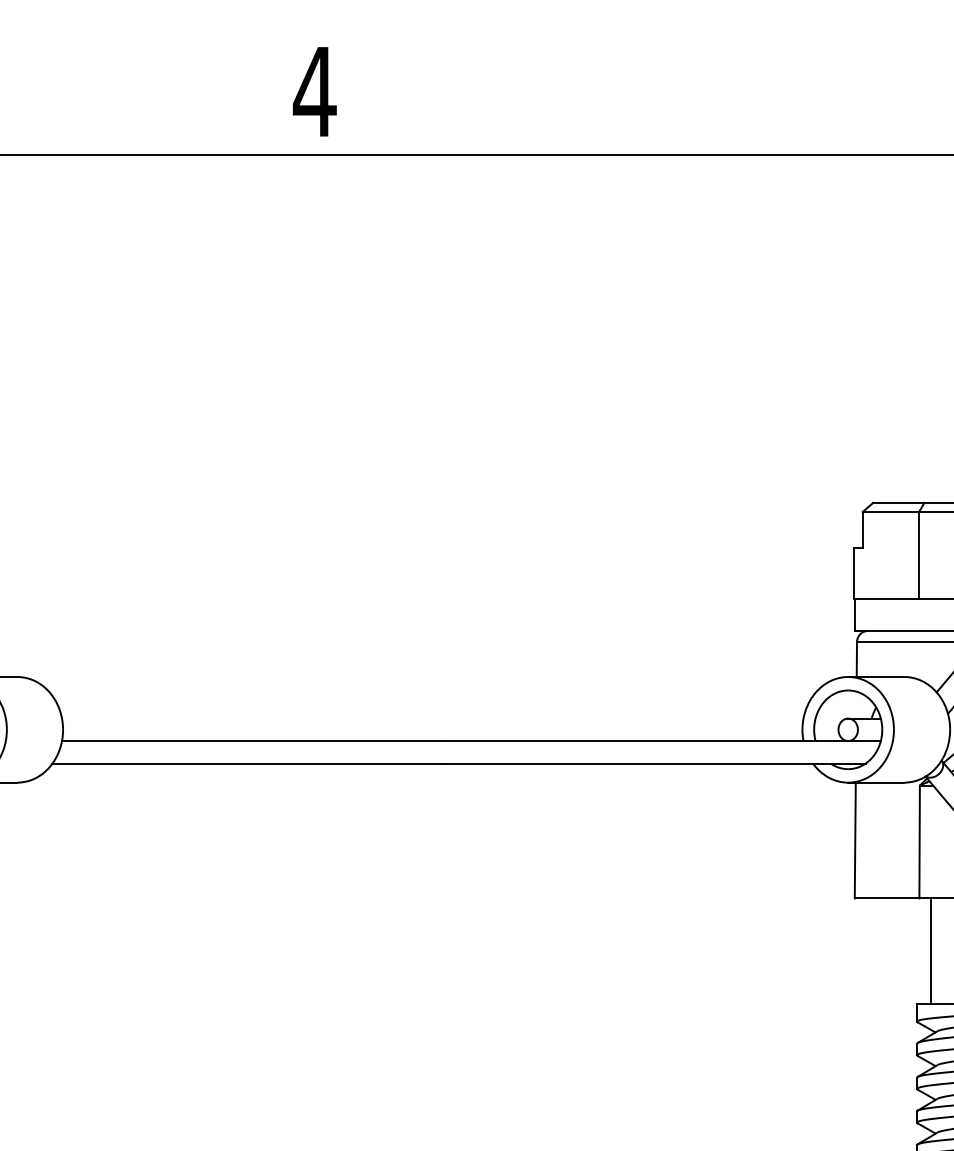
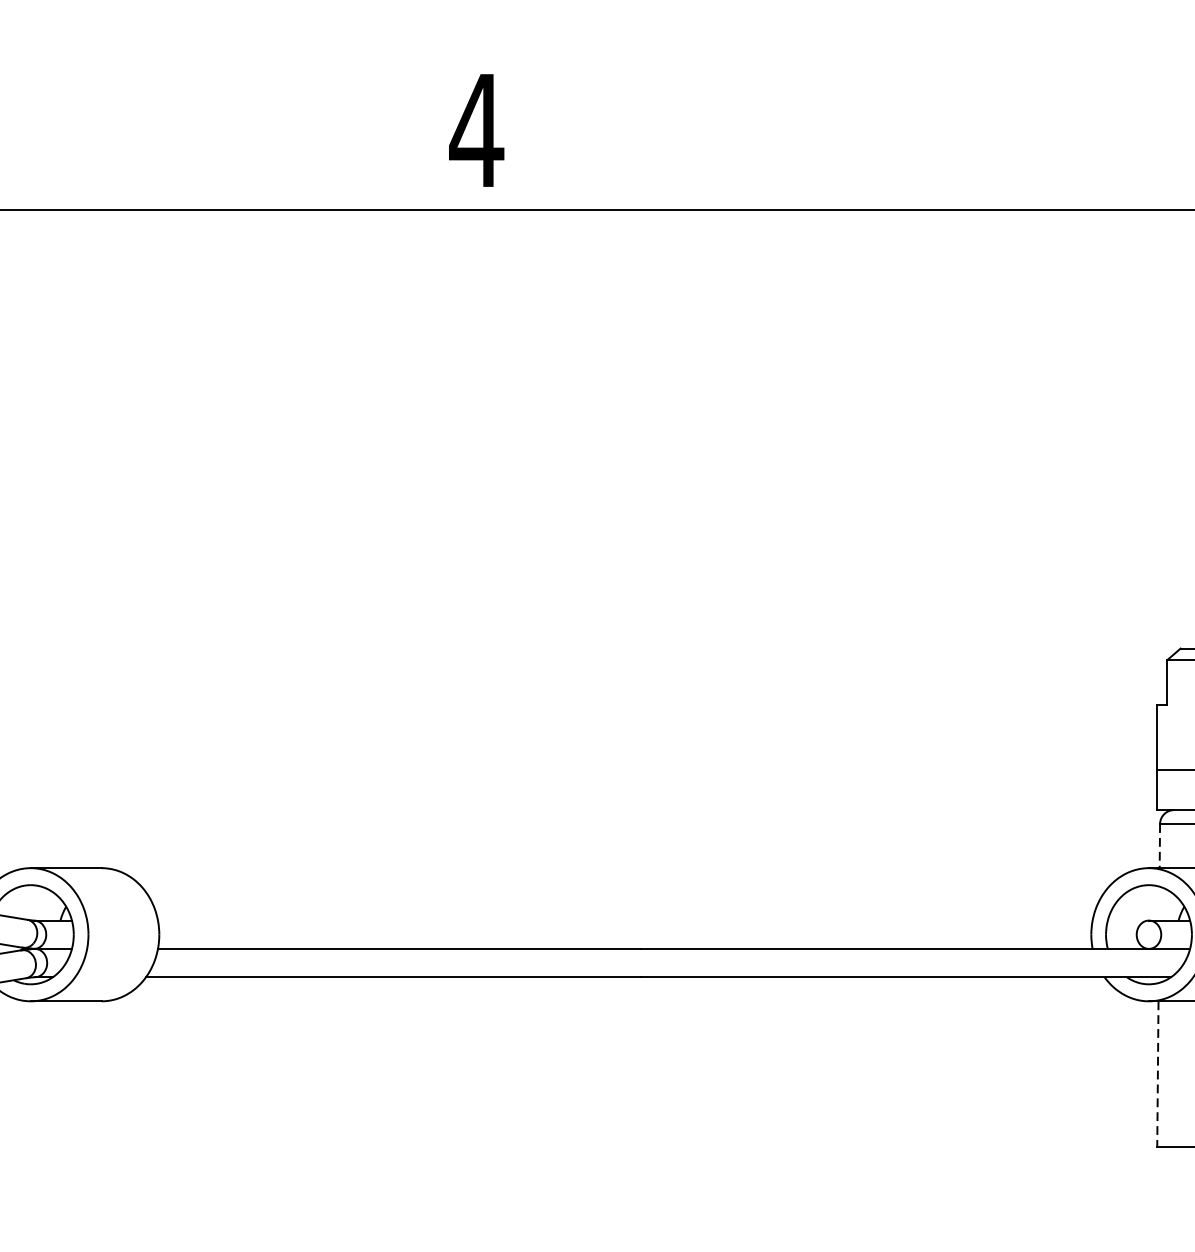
line: (856, 660) -> (1159, 847), solid -> dashed
line: (855, 840) -> (1158, 1074), solid -> dashed

